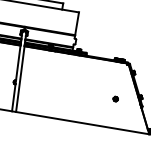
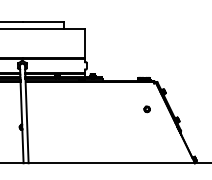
part: (115, 99) -> (146, 109), moved

